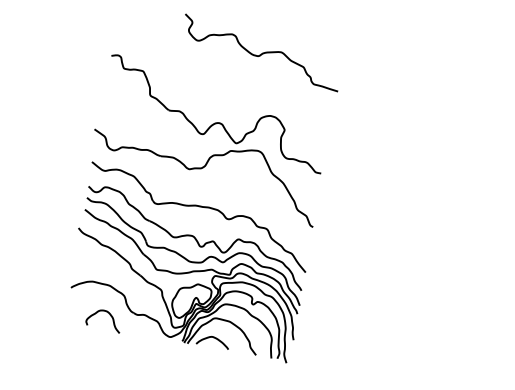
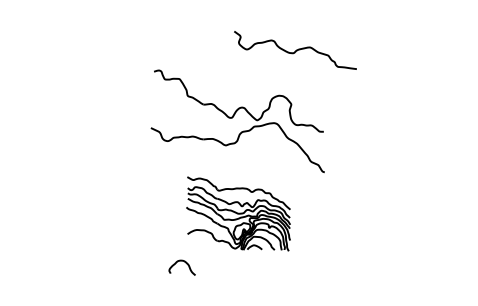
curve: (261, 53) -> (295, 50), moved
part: (190, 261) -> (238, 213), size x0.6

